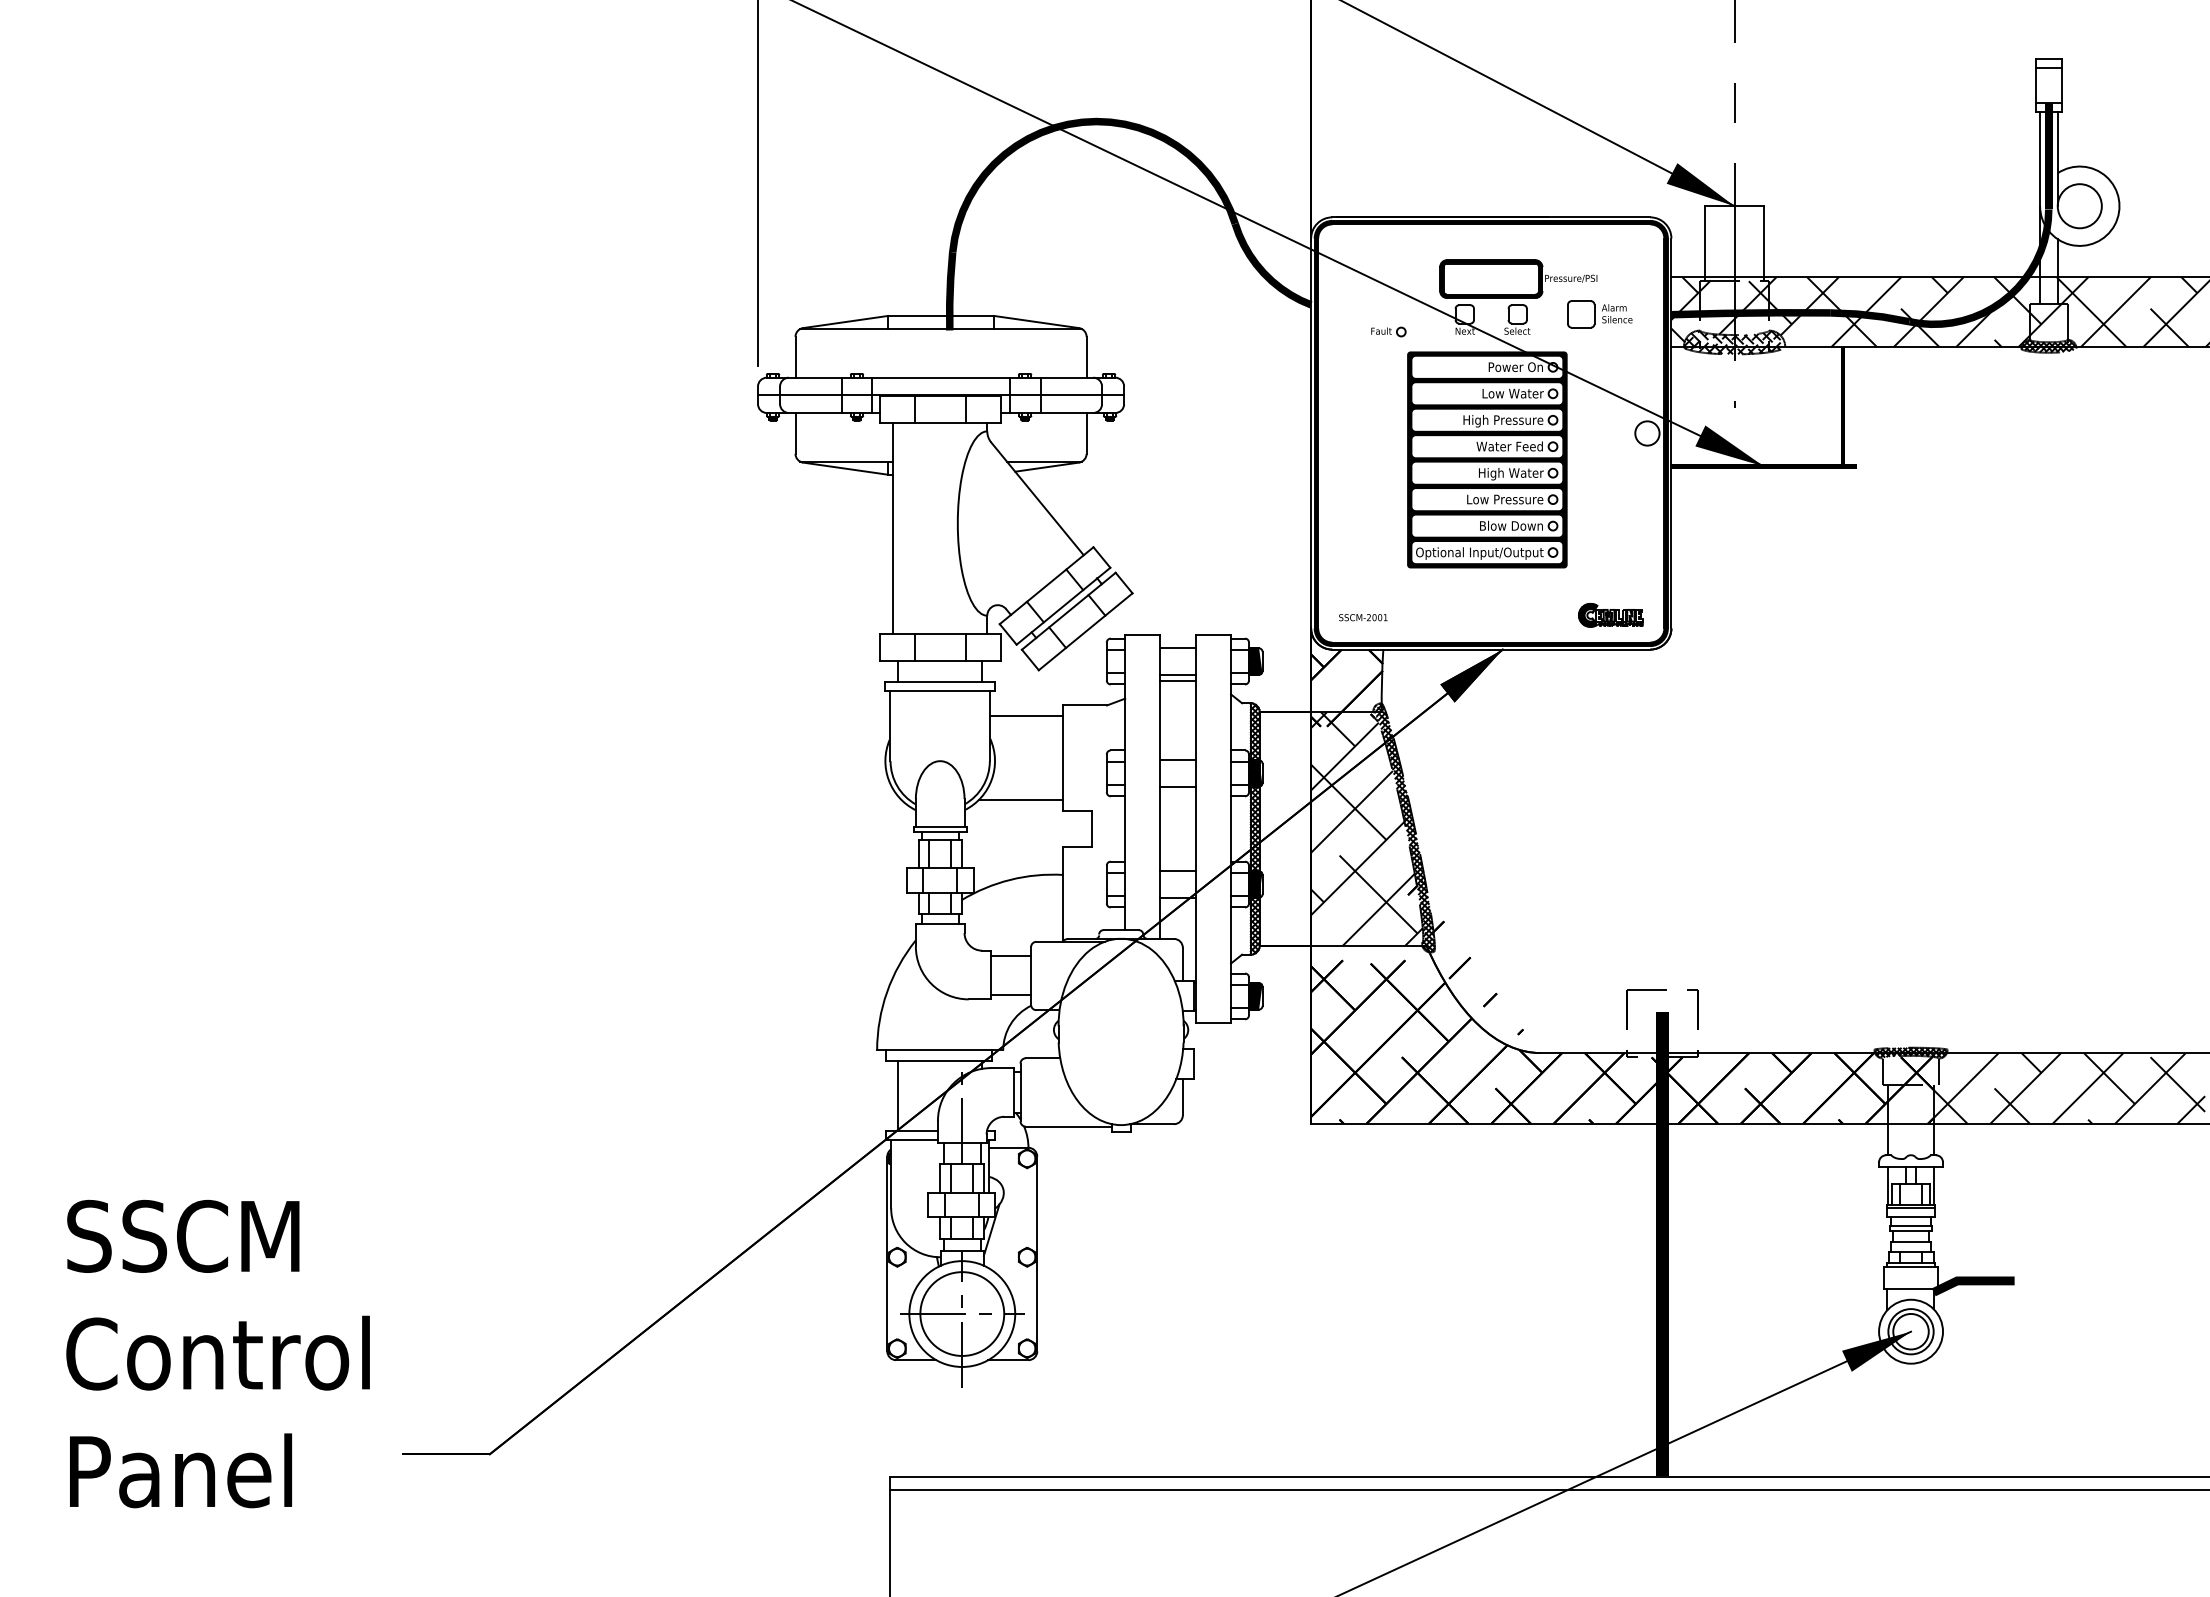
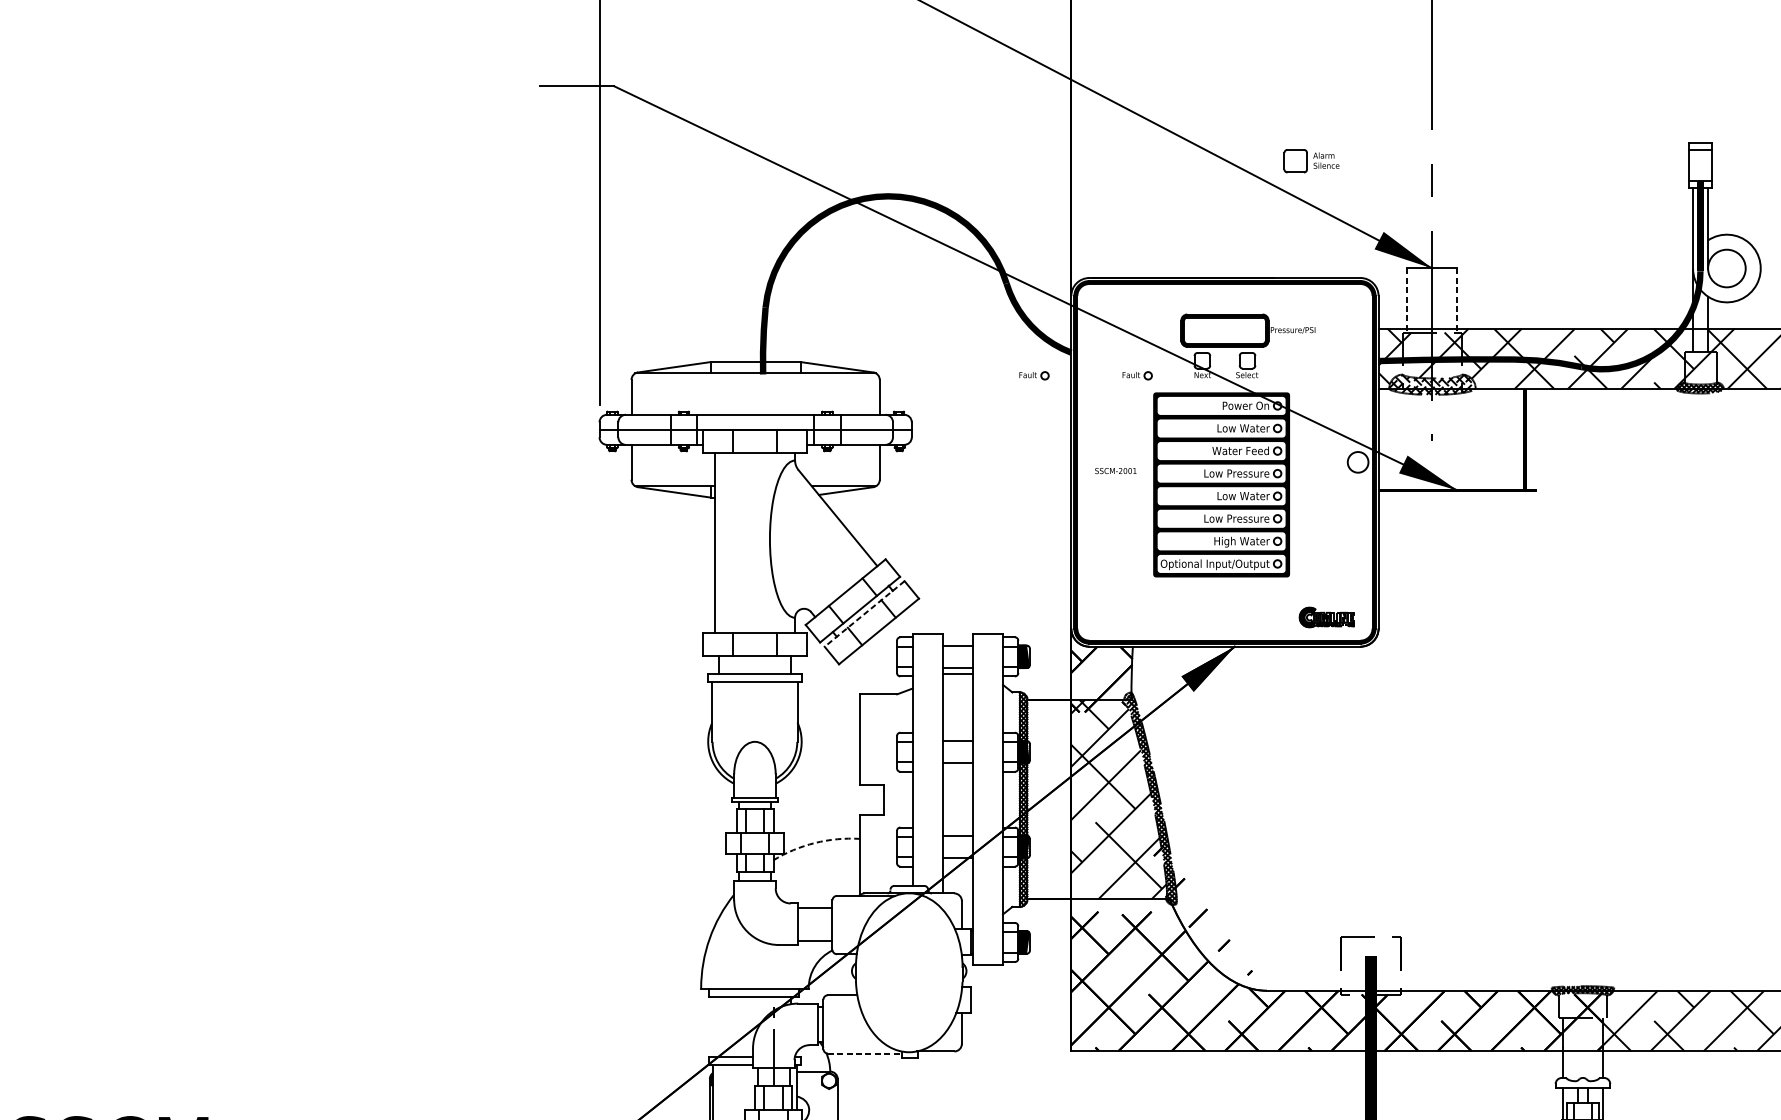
line: (1704, 243) -> (1406, 300), solid -> dashed
line: (1763, 243) -> (1457, 300), solid -> dashed
part: (1599, 314) -> (1311, 161), moved
part: (1267, 331) -> (1034, 375), added
text: (1503, 421) -> (1235, 452), High Pressure -> Water Feed
text: (1505, 446) -> (1237, 473), Water Feed -> Low Pressure
text: (1490, 474) -> (1224, 497), High Water -> Low Water
text: (1510, 526) -> (1241, 541), Blow Down -> High Water
line: (1068, 611) -> (864, 614), solid -> dashed
text: (1363, 617) -> (1115, 470), moved
line: (1026, 716) -> (828, 703), removed
line: (1020, 800) -> (823, 775), removed
arc: (1010, 879) -> (814, 842), solid -> dashed
line: (898, 1095) -> (719, 1026), removed
line: (1069, 1126) -> (865, 1053), solid -> dashed

